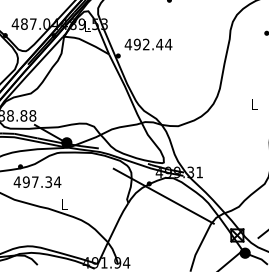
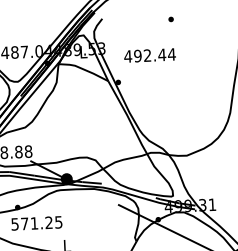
text: (148, 44) -> (149, 55), moved
text: (37, 181) -> (36, 222), 497.34 -> 571.25

